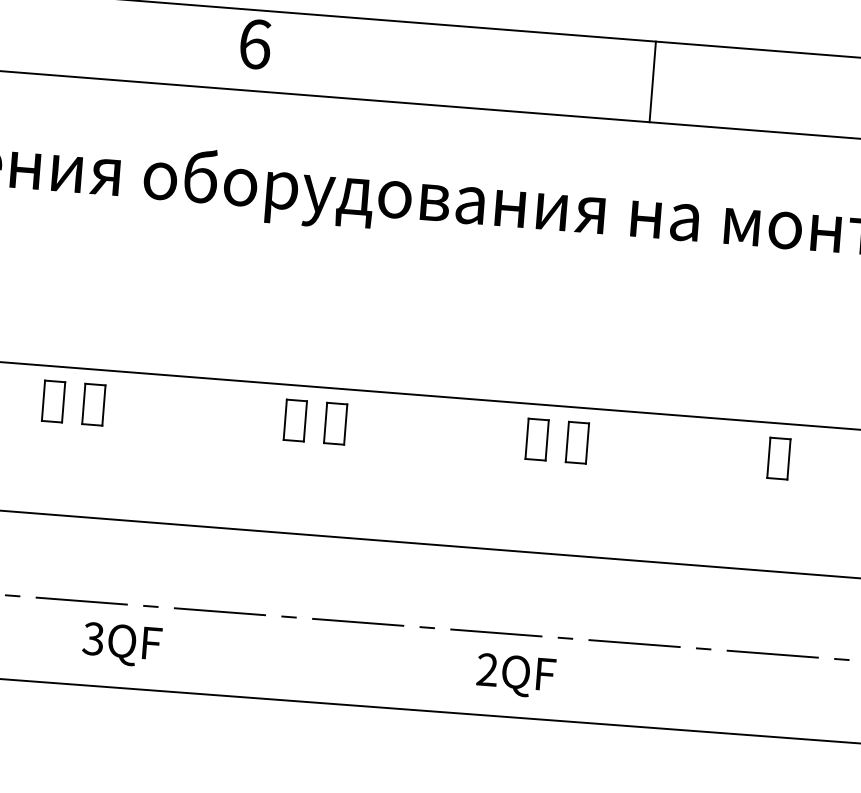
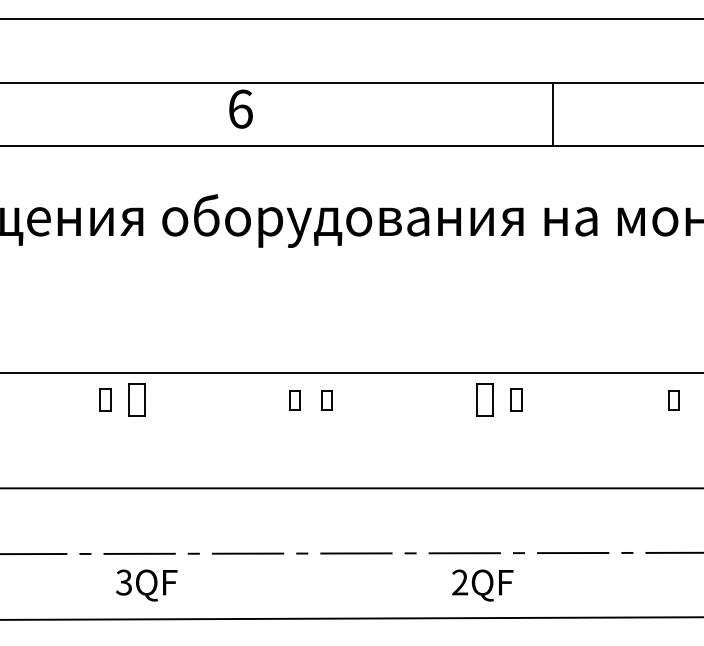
part: (53, 400) -> (105, 399), size x0.7
part: (294, 419) -> (294, 399), size x0.6
part: (335, 423) -> (326, 399), size x0.6
part: (576, 442) -> (515, 399), size x0.7
part: (777, 457) -> (673, 399), size x0.6
text: (121, 644) -> (146, 585), moved

